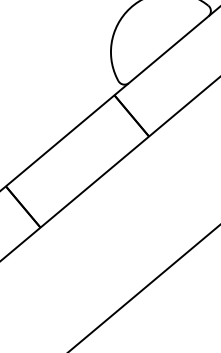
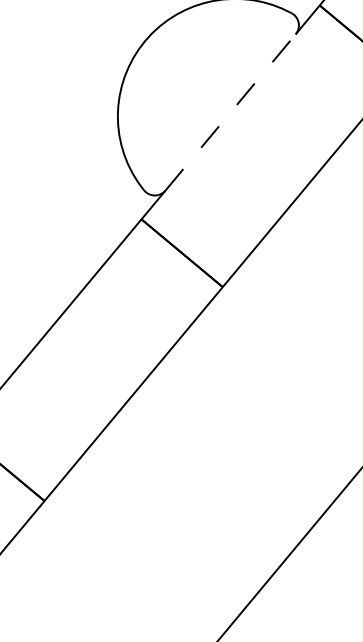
line: (168, 49) -> (230, 111), solid -> dashed

